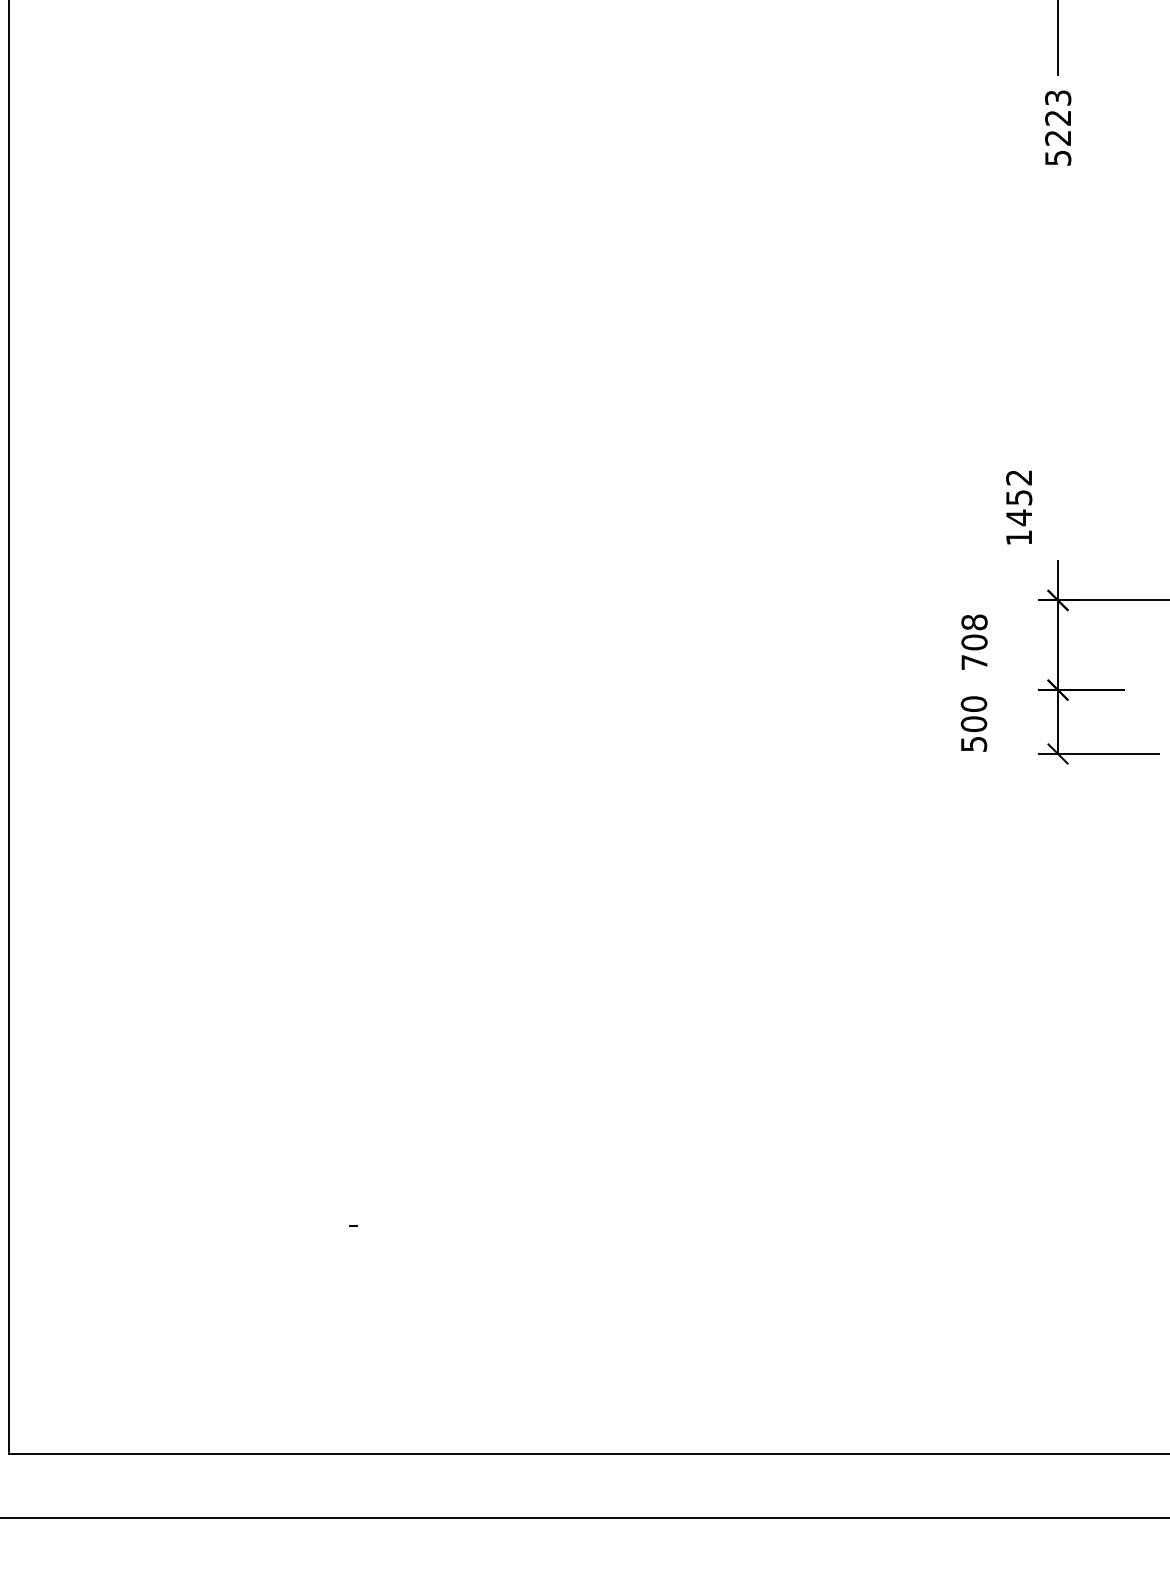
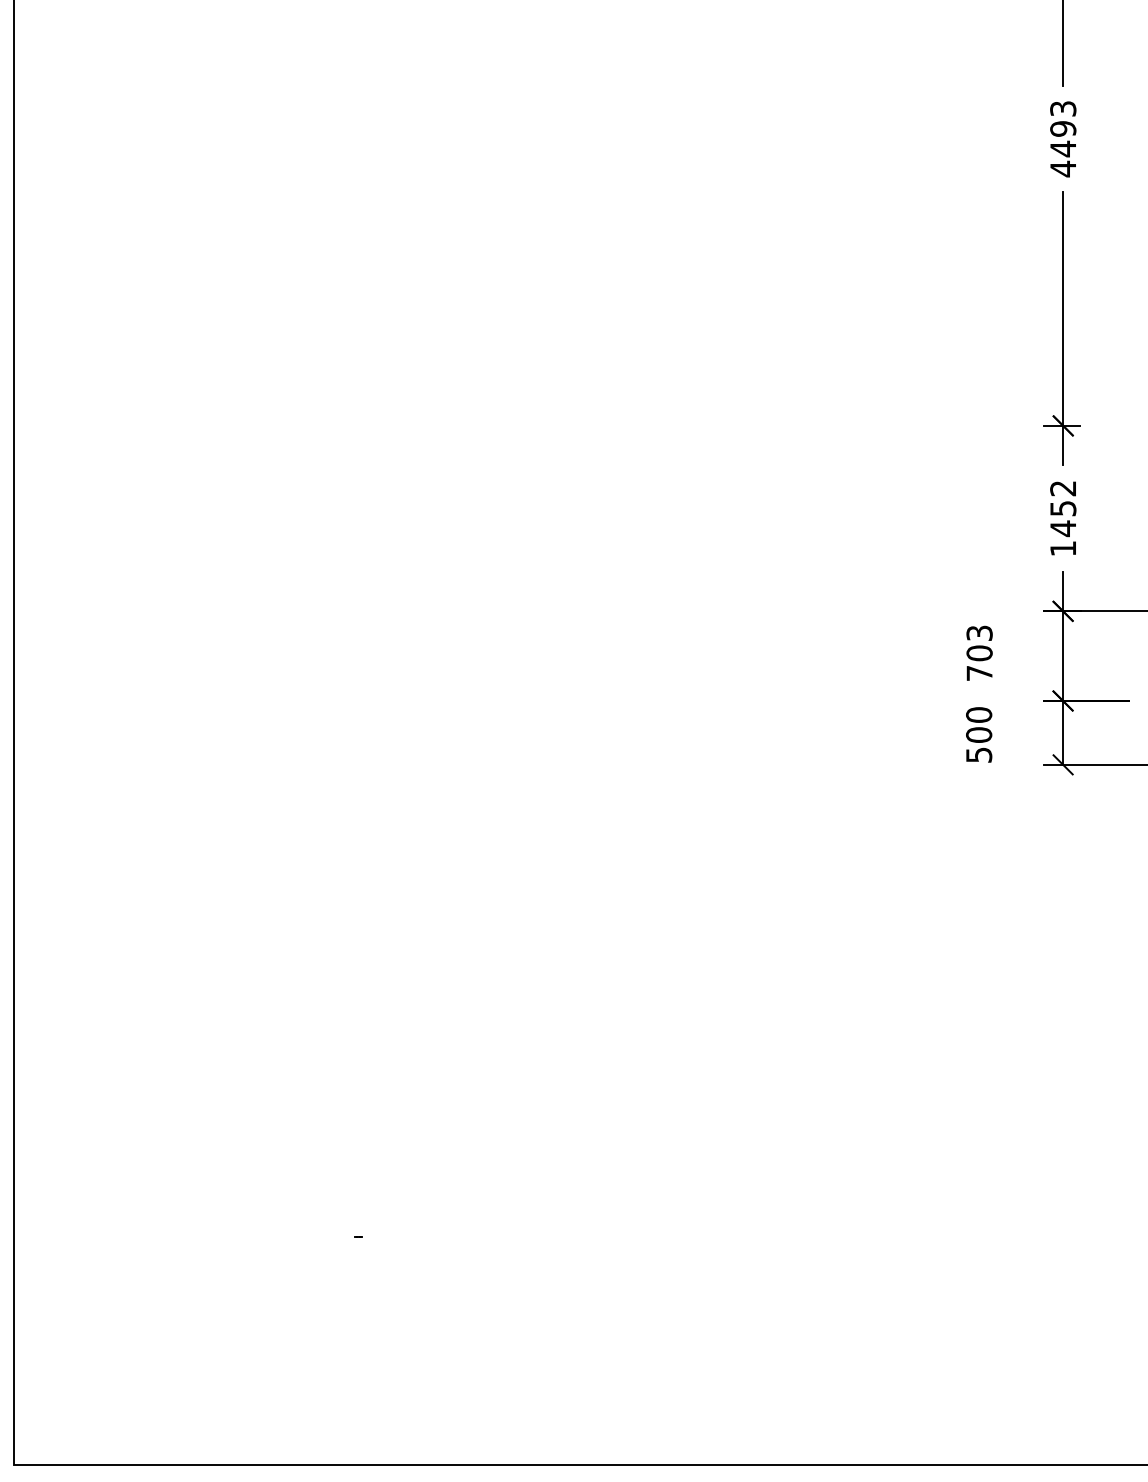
text: (1058, 138) -> (1063, 149), 5223 -> 4493
part: (1056, 317) -> (1061, 328), added
text: (1019, 507) -> (1063, 518), moved
text: (974, 622) -> (979, 633), 708 -> 703

